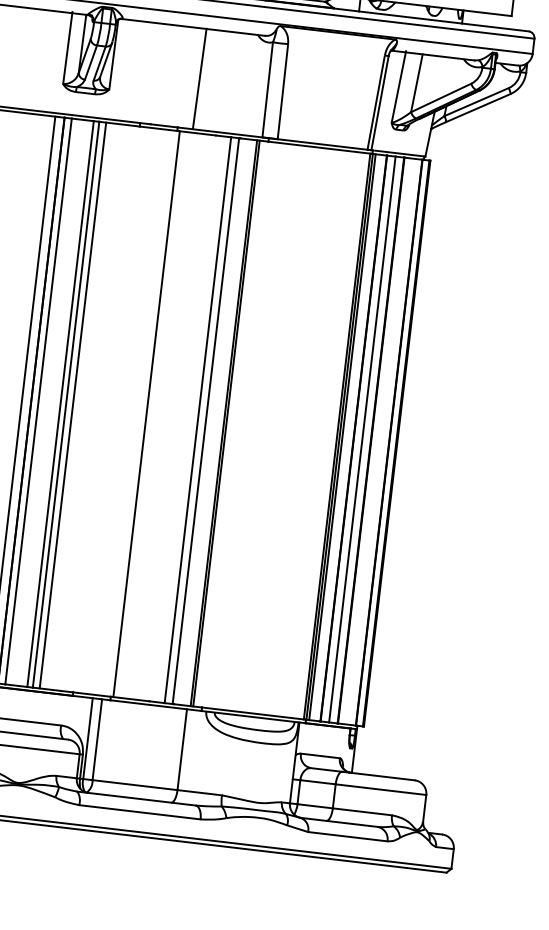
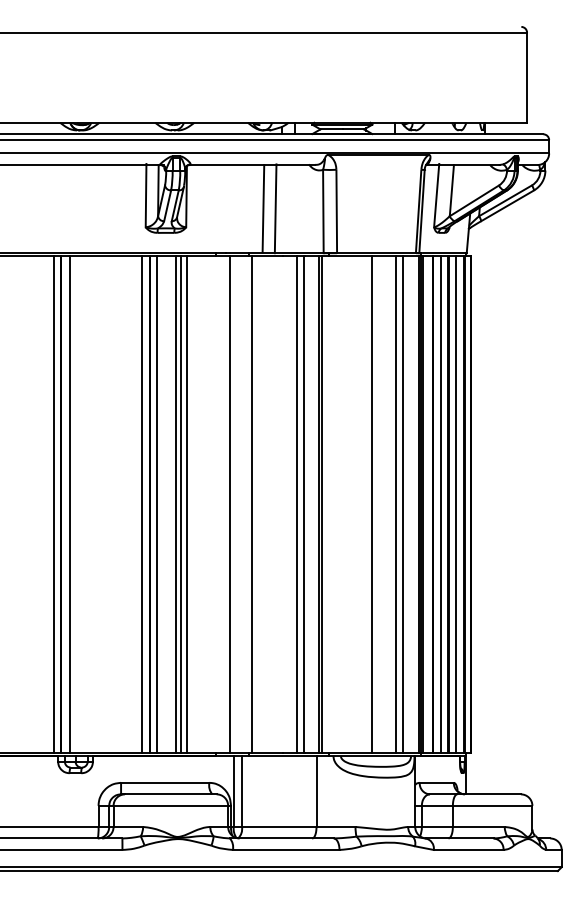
line: (213, 80) -> (275, 208), added
line: (122, 411) -> (230, 504), added
line: (284, 430) -> (372, 504), added
line: (310, 433) -> (395, 504), added
line: (318, 434) -> (402, 504), added
line: (380, 441) -> (456, 504), added

